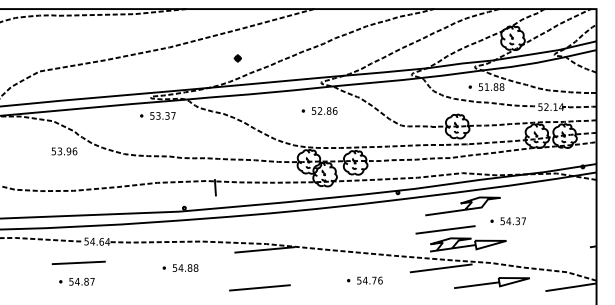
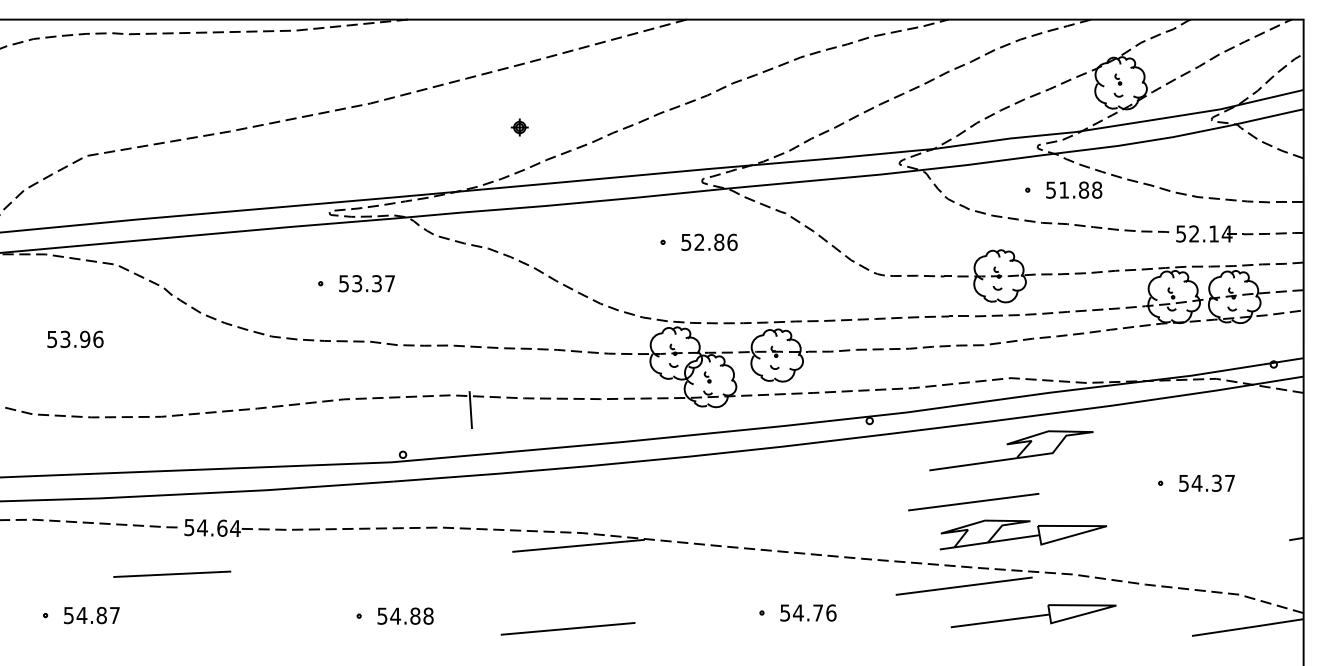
part: (157, 115) -> (355, 282), moved
text: (64, 151) -> (75, 339), moved
part: (507, 221) -> (1194, 483), moved
part: (180, 267) -> (394, 614), moved
part: (76, 281) -> (79, 614), moved
part: (491, 282) -> (1032, 614), moved

